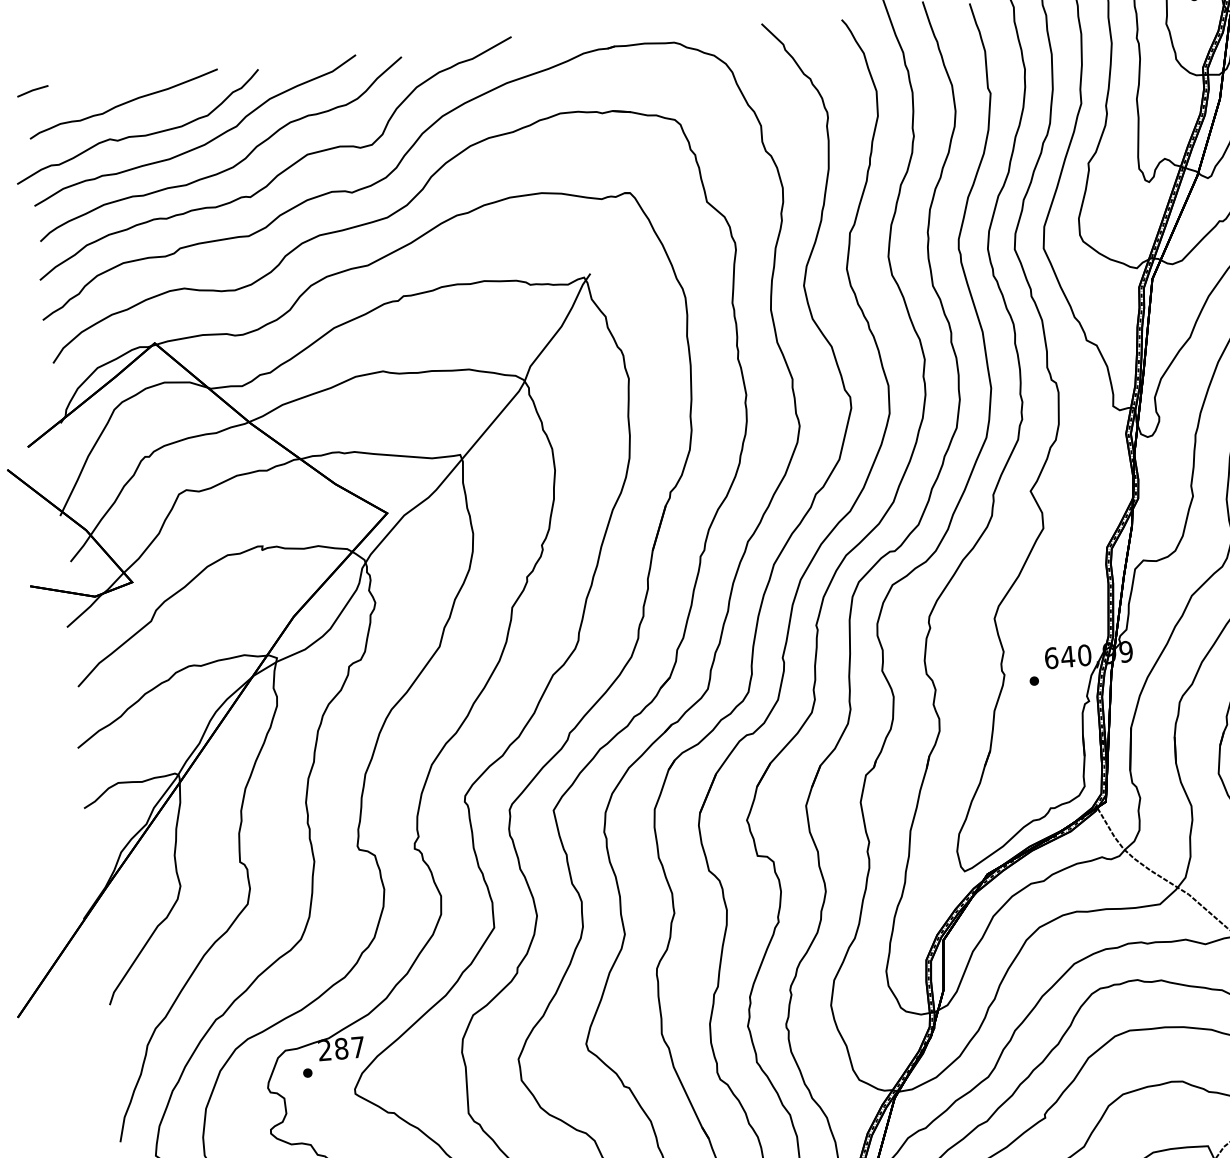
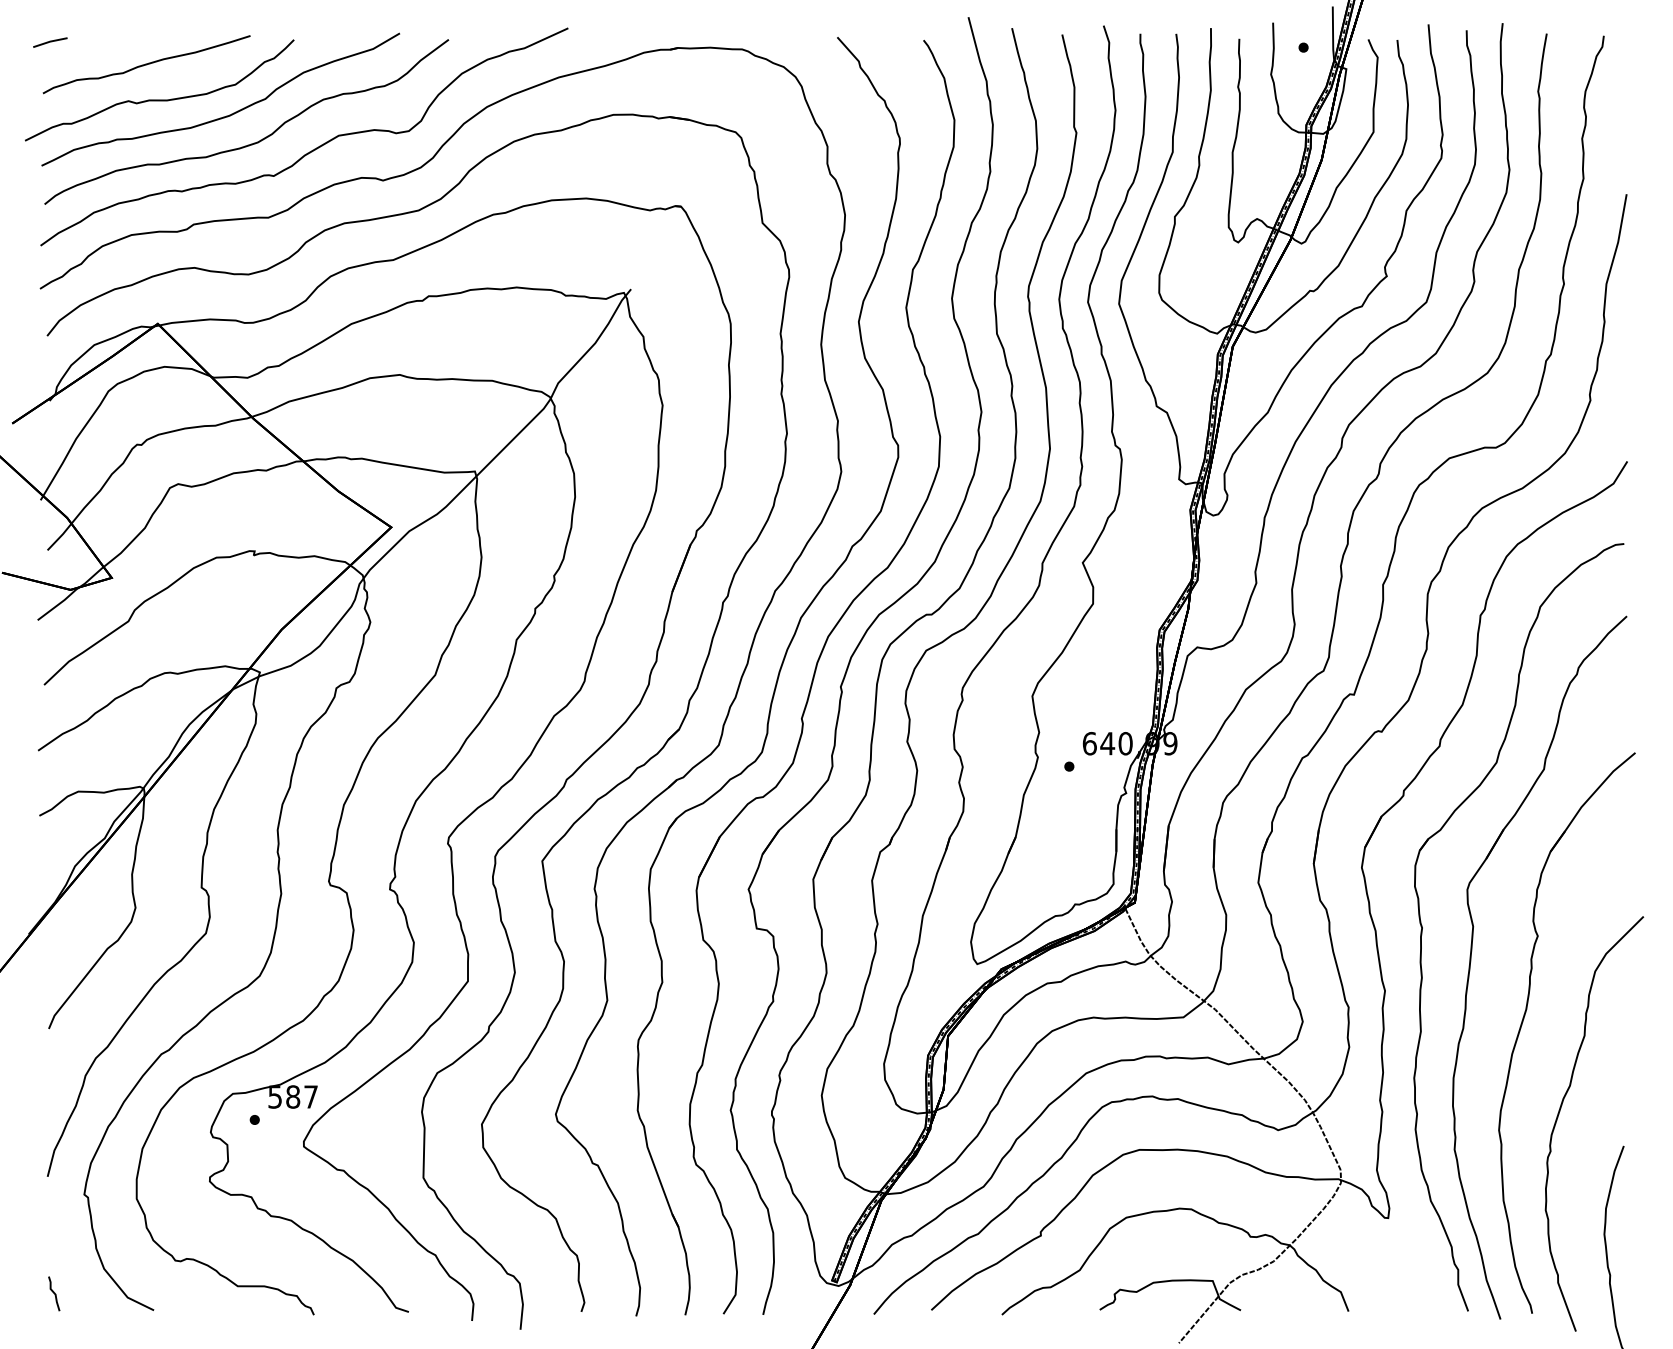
text: (324, 1049) -> (274, 1096), 287 -> 587

